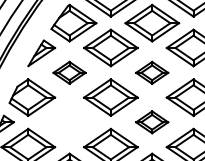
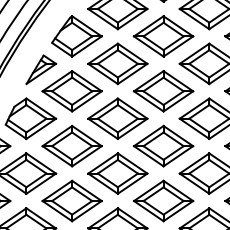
part: (69, 72) -> (71, 91), size x1.67
part: (152, 72) -> (163, 91), size x1.67
part: (69, 121) -> (71, 145), added
part: (152, 121) -> (163, 145), size x1.67

